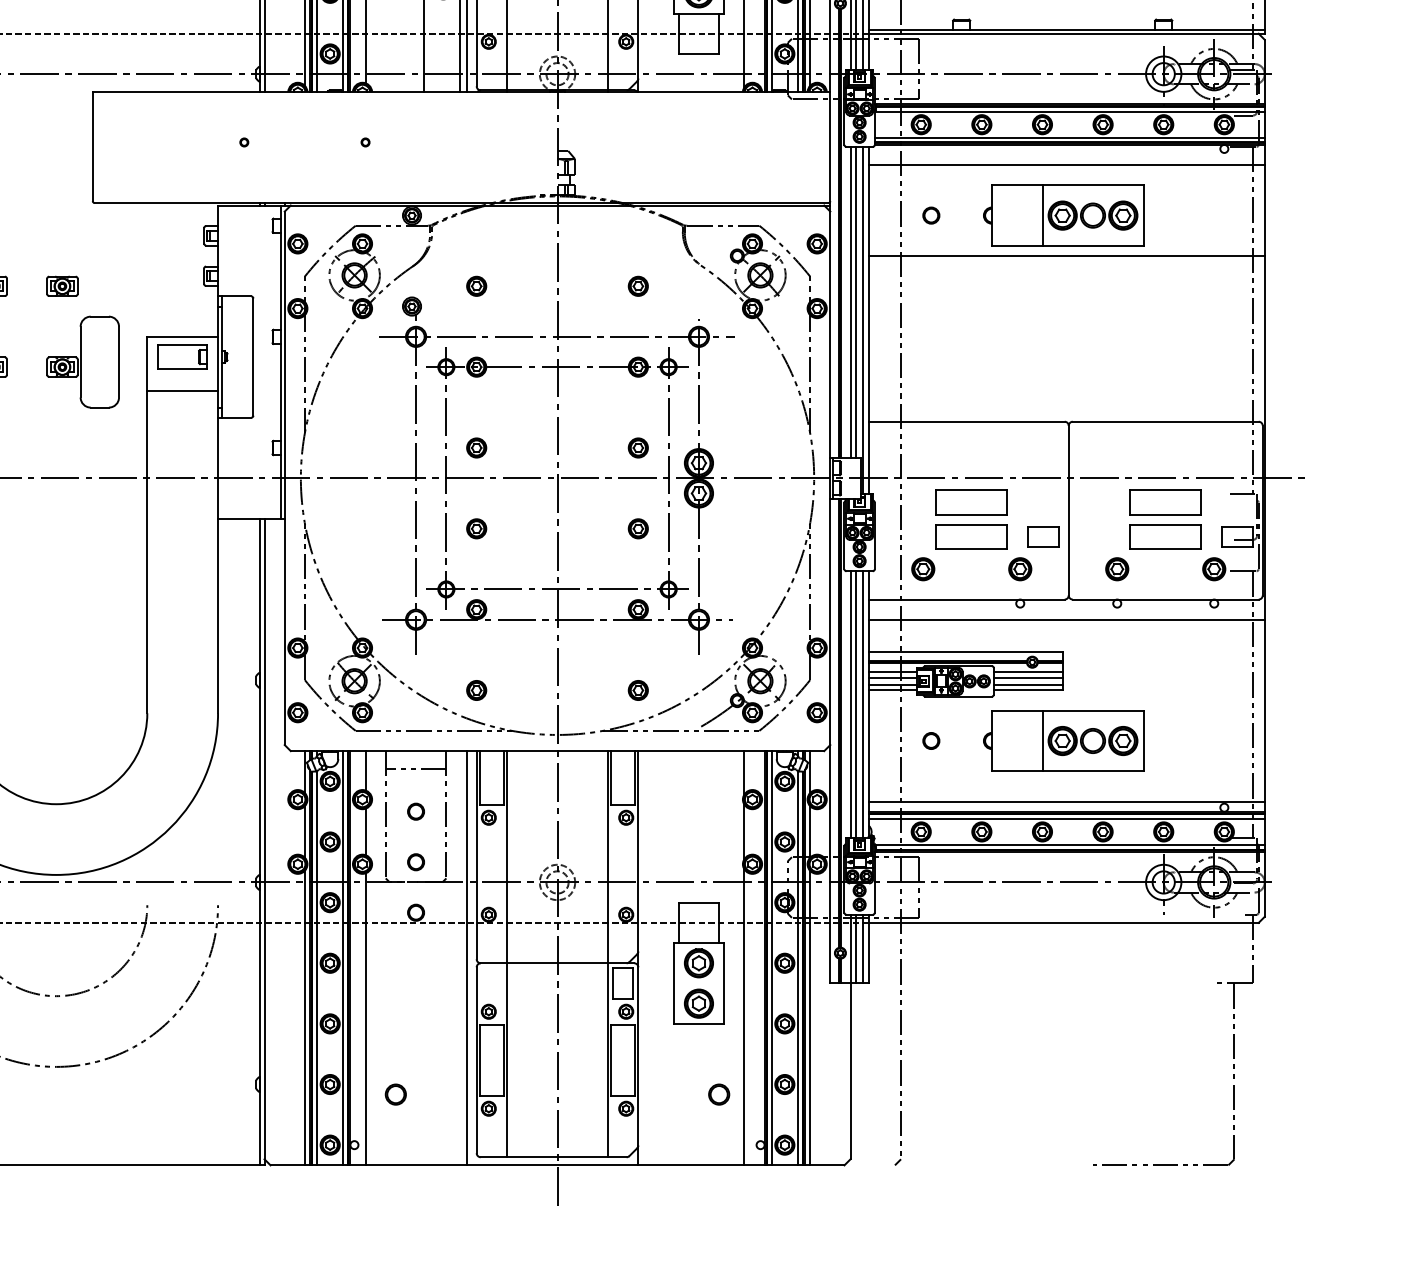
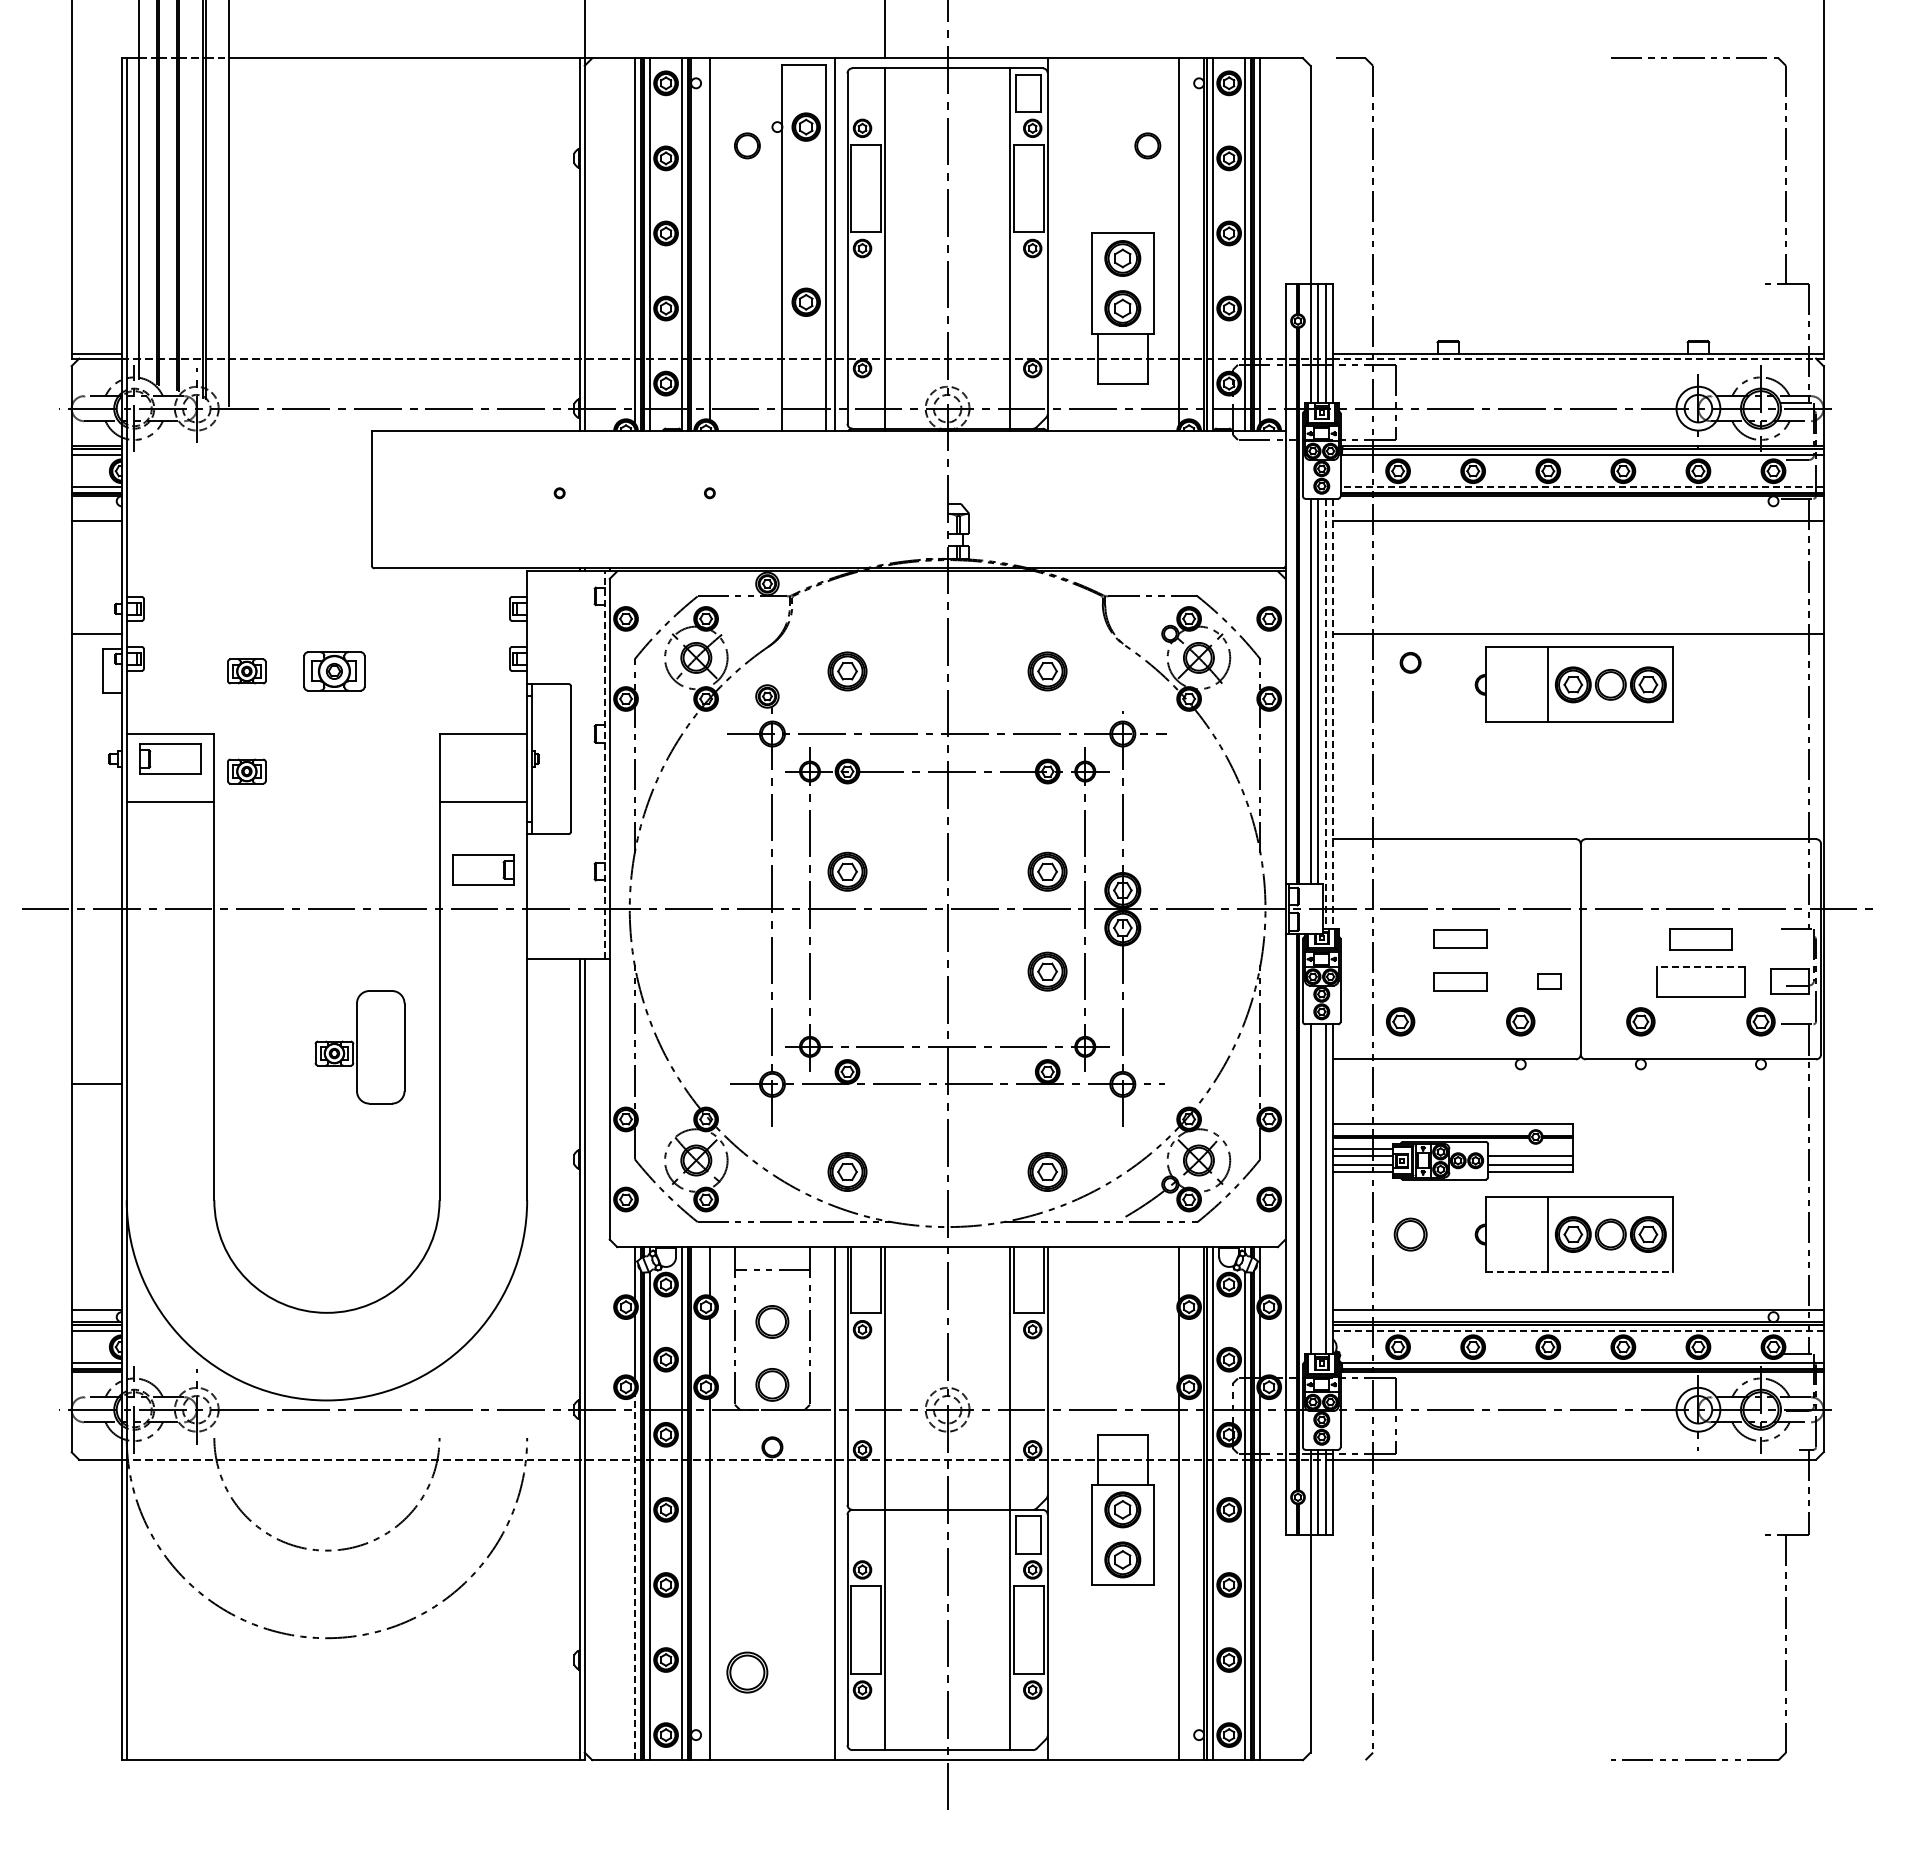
line: (1066, 33) -> (1578, 358), solid -> dashed
line: (1070, 137) -> (1582, 487), solid -> dashed
circle: (931, 215) -> (1410, 662), moved
part: (1062, 215) -> (1573, 684), moved
part: (62, 286) -> (334, 671), size x1.6
part: (476, 286) -> (847, 671), size x1.6
part: (638, 286) -> (1047, 671), size x1.6
line: (863, 320) -> (1326, 713), solid -> dashed
line: (869, 320) -> (1333, 713), solid -> dashed
part: (182, 356) -> (483, 869), moved
part: (82, 362) -> (359, 1047), moved
line: (280, 362) -> (604, 765), solid -> dashed
part: (476, 447) -> (847, 871), size x1.6
part: (638, 447) -> (1047, 871), size x1.6
part: (971, 501) -> (1460, 938), size x0.6
part: (1165, 501) -> (1700, 938), size x0.7
line: (1165, 524) -> (1700, 966), solid -> dashed
part: (476, 528) -> (847, 971), removed
part: (638, 528) -> (1047, 971), size x1.6
part: (971, 536) -> (1460, 981), size x0.6
part: (1043, 536) -> (1549, 981), size x0.6
line: (1066, 619) -> (1578, 1084), removed
line: (1028, 672) -> (1530, 1149), removed
part: (476, 690) -> (847, 1171), size x1.6
part: (638, 690) -> (1047, 1171), size x1.6
line: (856, 704) -> (1317, 1189), removed
circle: (931, 740) -> (1410, 1234), size x1.6
line: (1067, 771) -> (1579, 1272), solid -> dashed
circle: (416, 811) -> (772, 1322), size x1.6
line: (1066, 818) -> (1577, 1330), solid -> dashed
circle: (416, 862) -> (772, 1384), size x1.6
line: (304, 1017) -> (634, 1577), solid -> dashed
part: (395, 1094) -> (747, 1672), size x1.6
part: (718, 1094) -> (1147, 1672), removed

